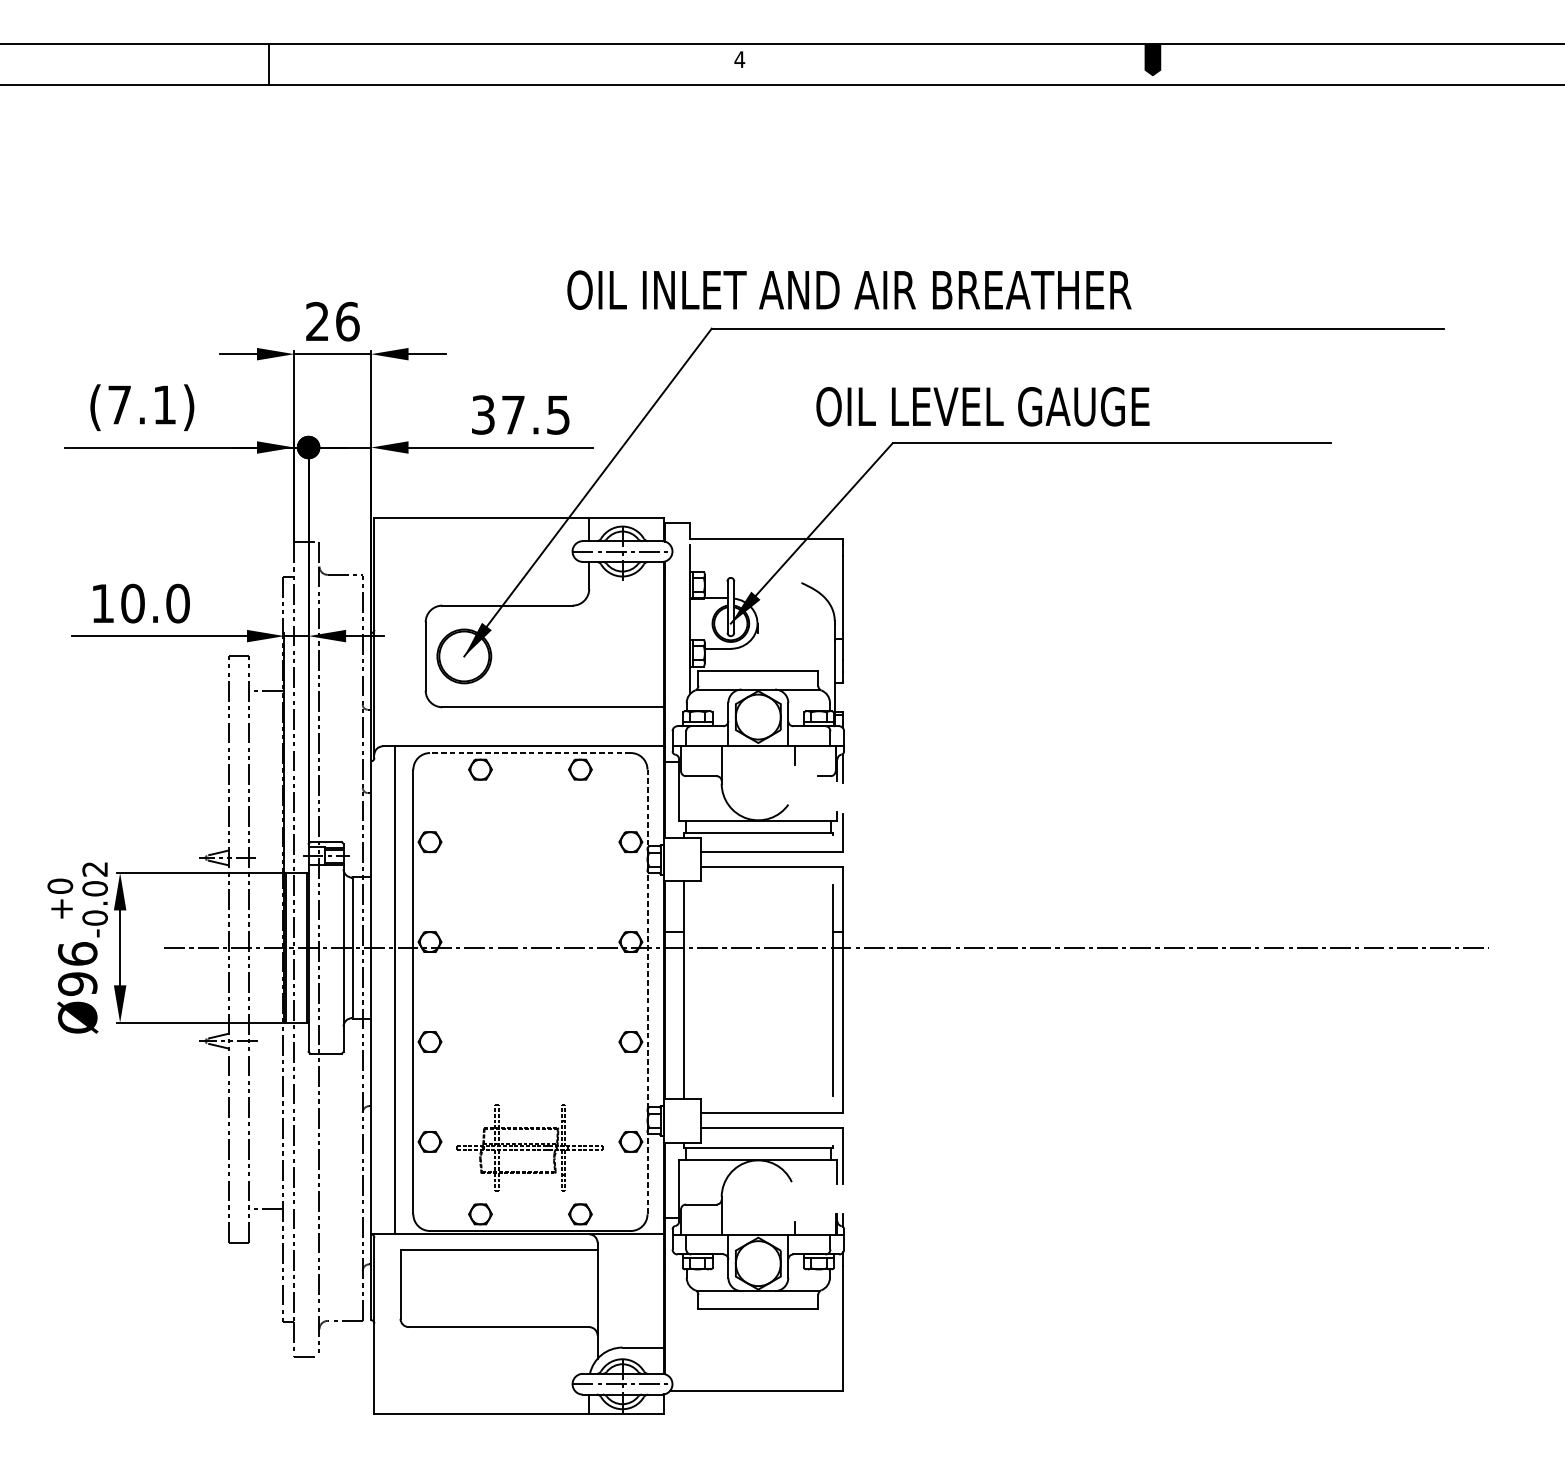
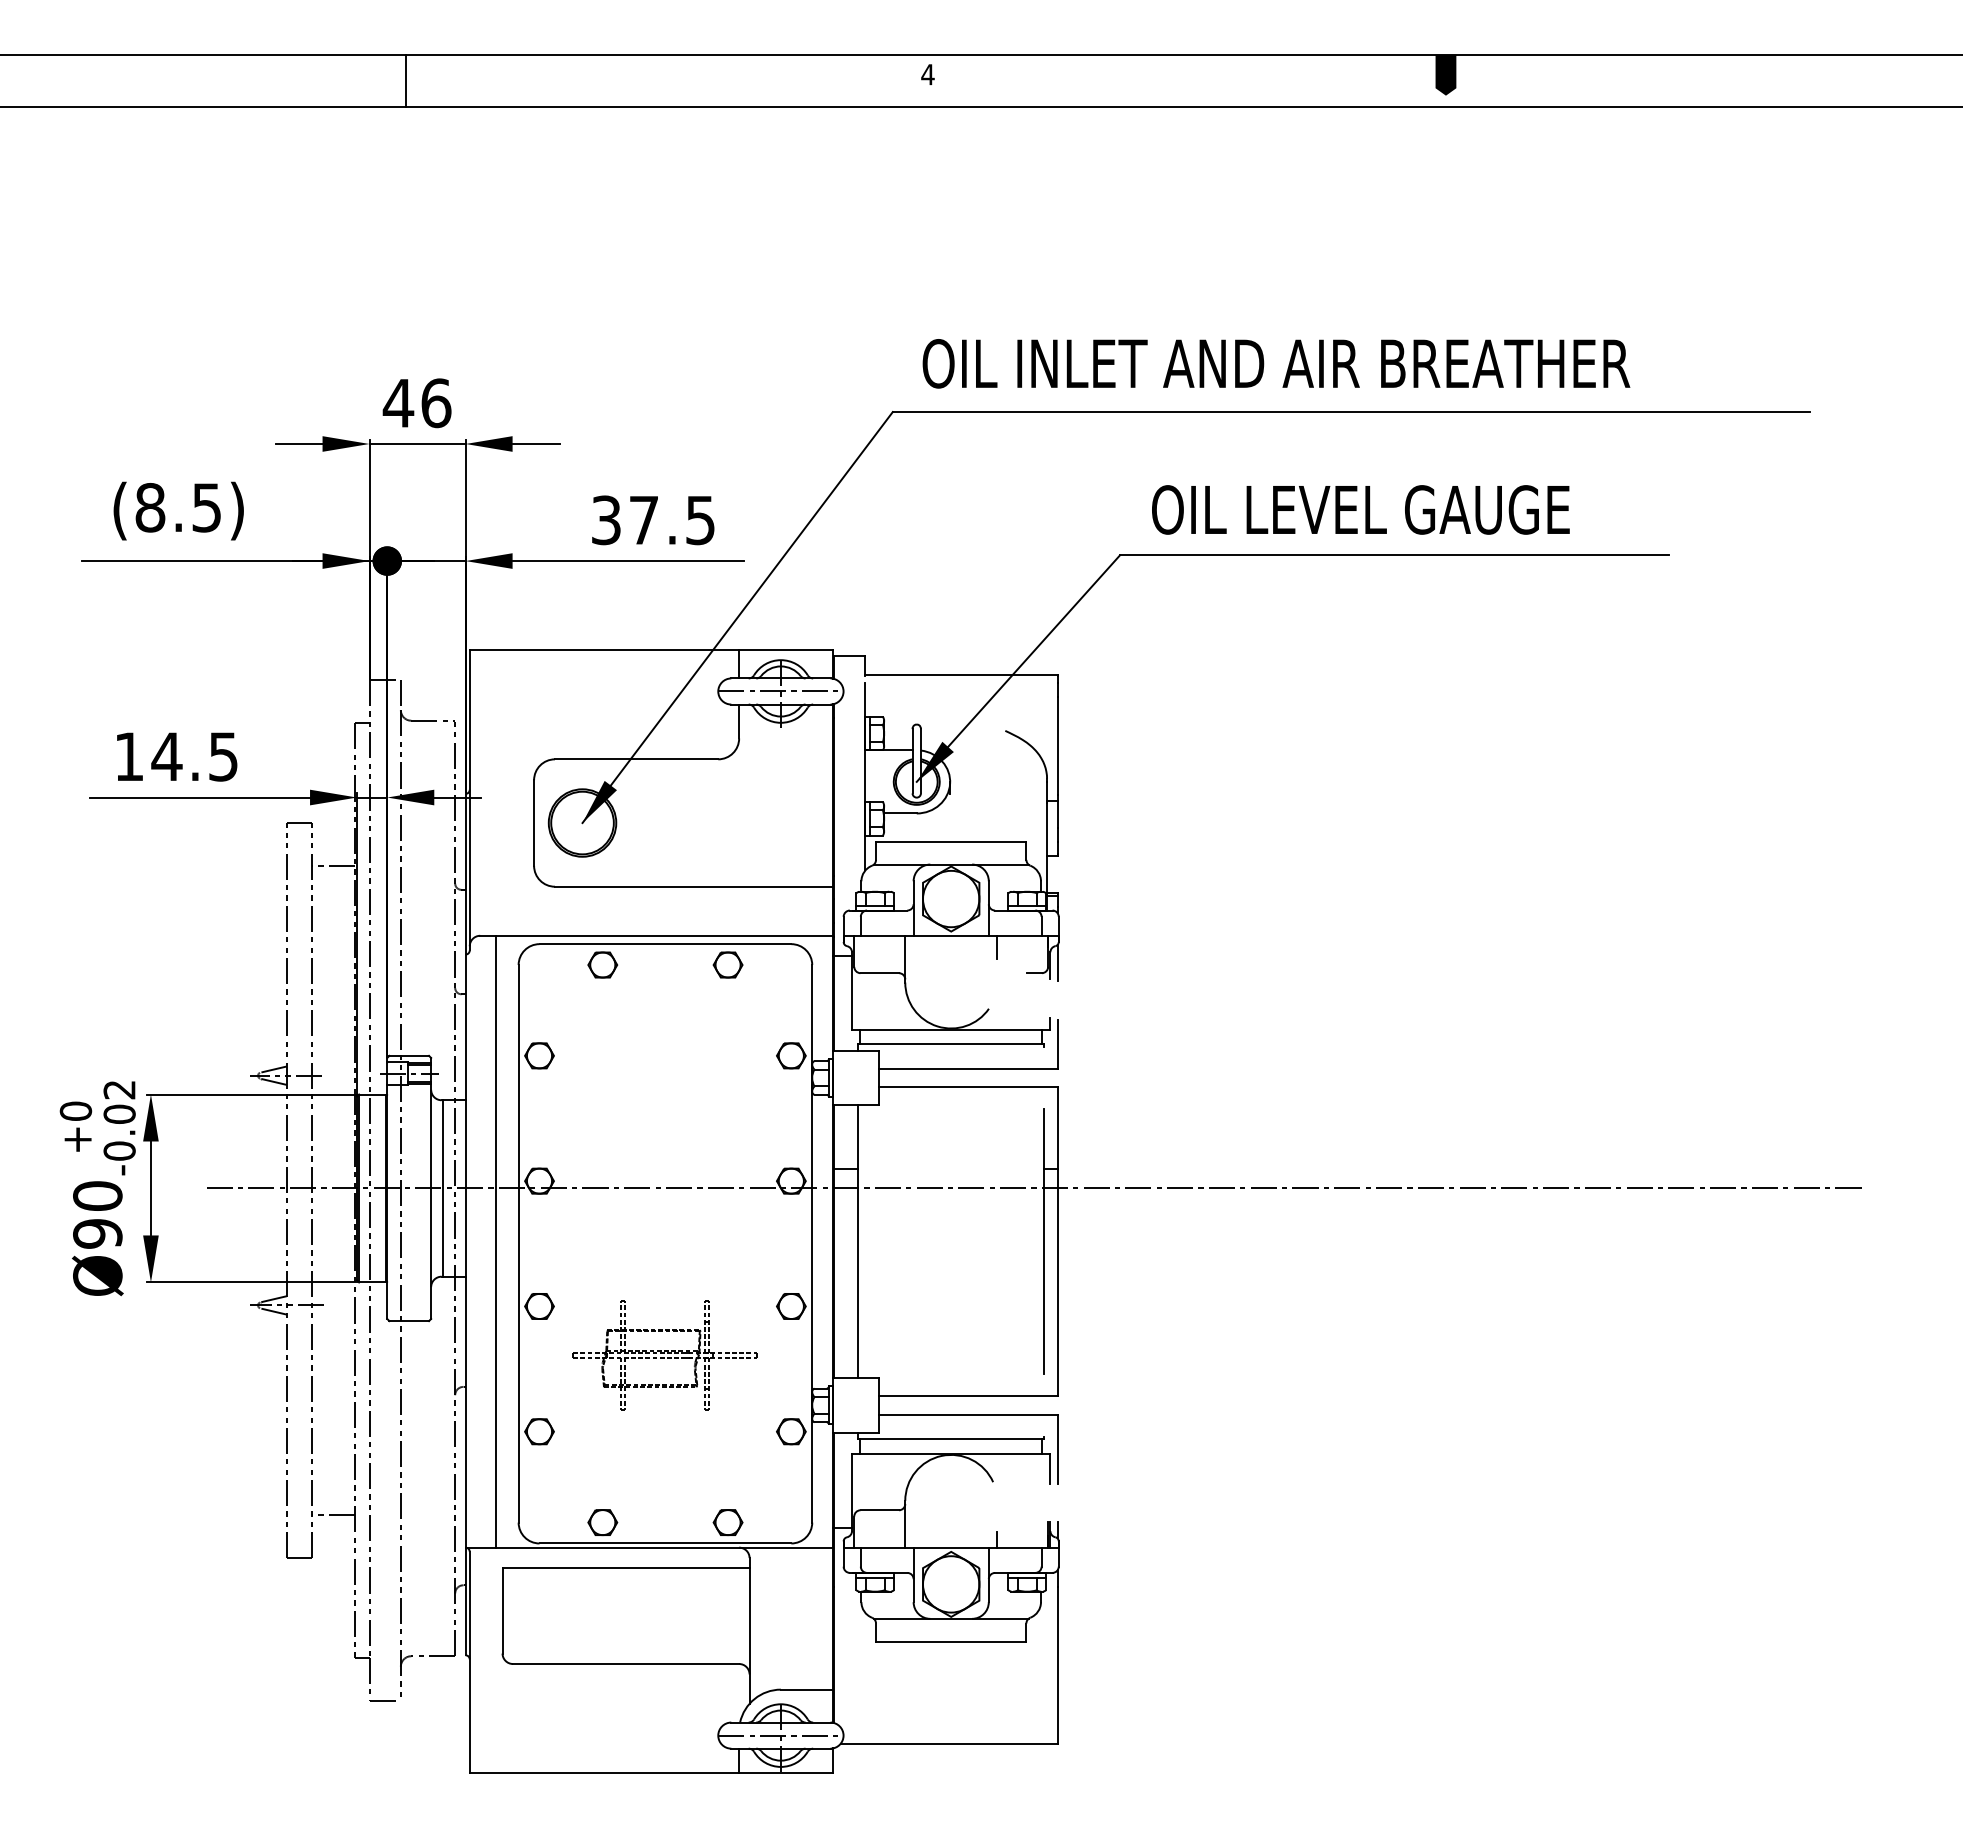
line: (269, 64) -> (406, 80), moved
text: (849, 289) -> (1276, 363), moved
text: (317, 321) -> (398, 402), 26 -> 46
text: (141, 404) -> (177, 507), (7.1) -> (8.5)
text: (982, 406) -> (1360, 509), moved
text: (154, 603) -> (194, 756), 10.0 -> 14.5
line: (530, 753) -> (665, 944), dashed -> solid
text: (77, 953) -> (97, 1195), Ø96 -> Ø90
line: (647, 991) -> (812, 1243), dashed -> solid
part: (529, 1148) -> (664, 1355), moved

